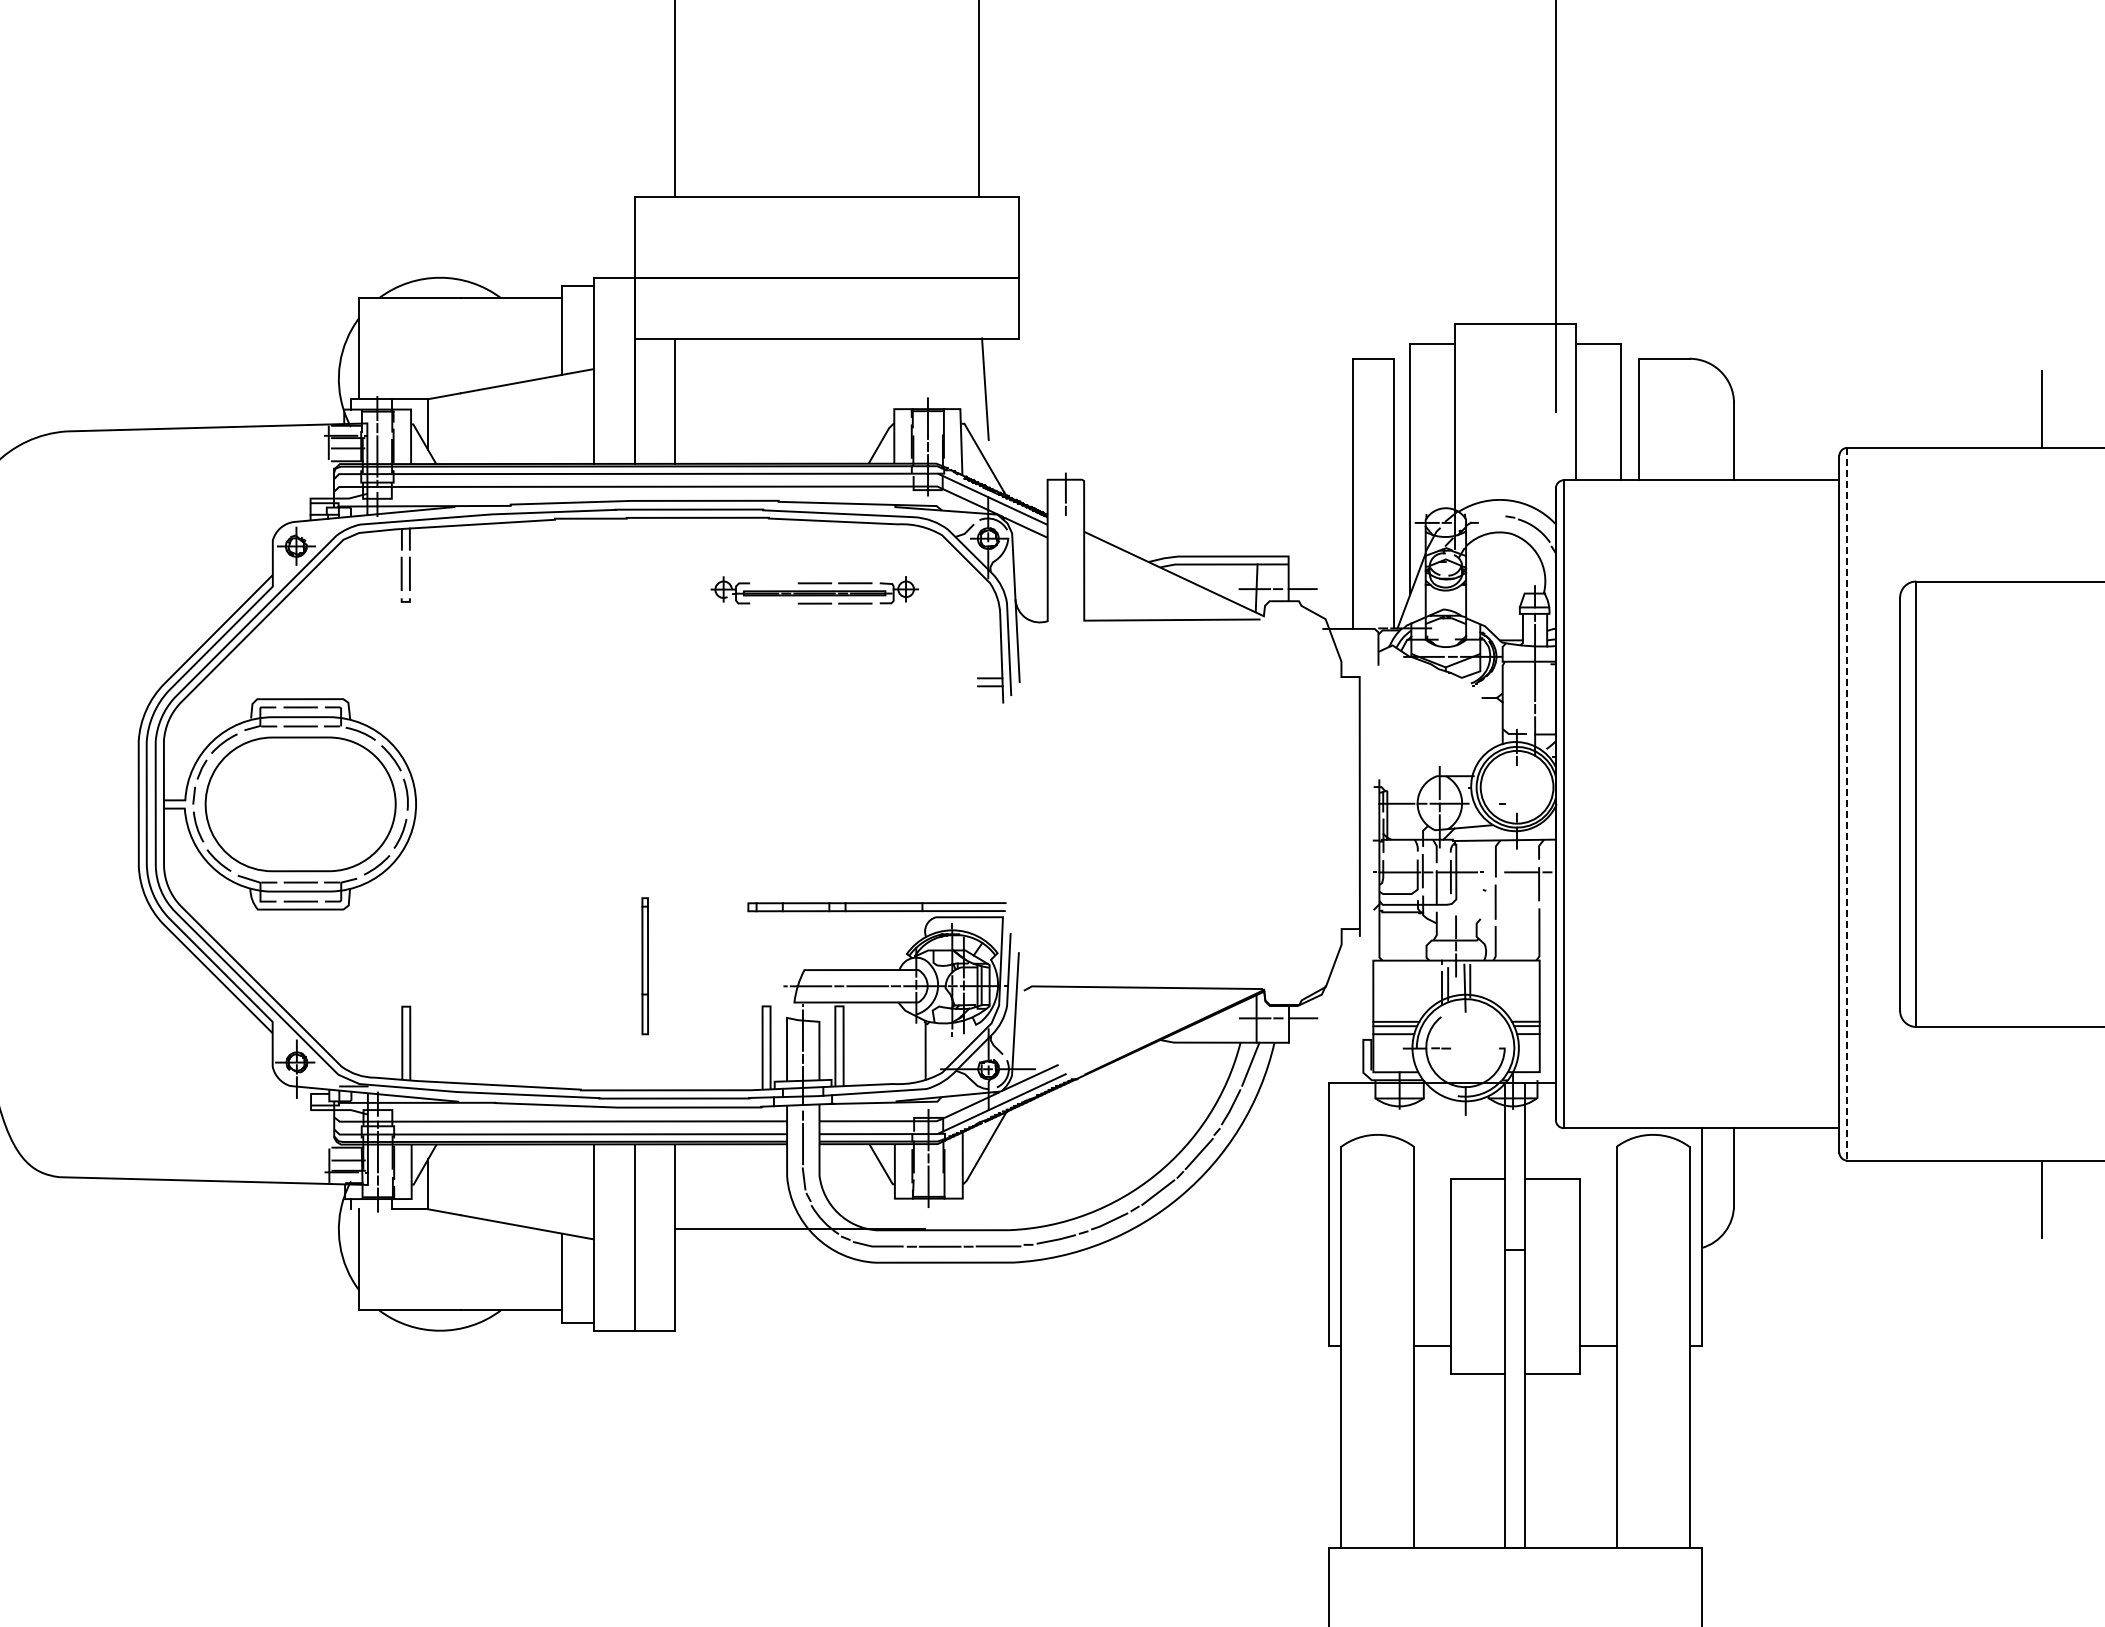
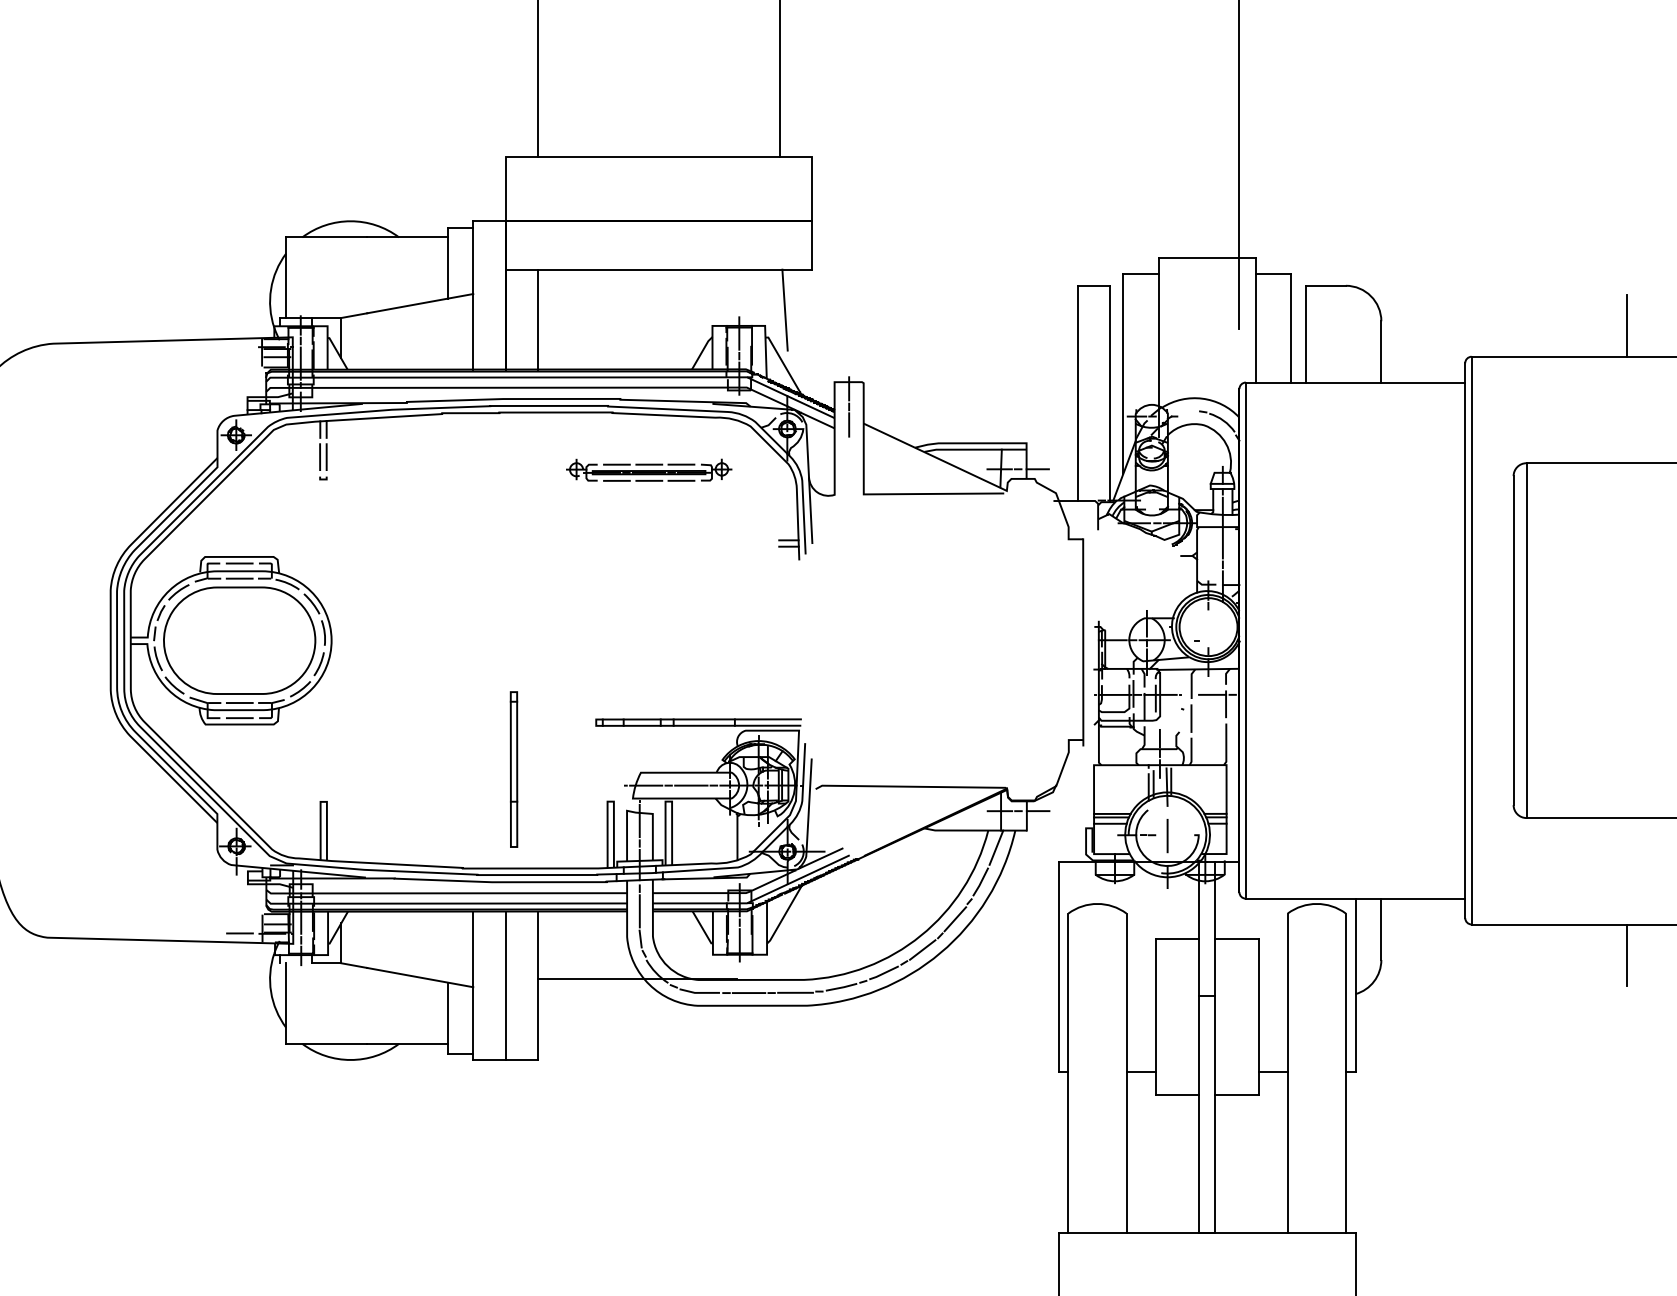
line: (1065, 533) -> (848, 424), added
line: (774, 583) -> (617, 464), added
line: (774, 603) -> (617, 480), added
line: (1847, 804) -> (1471, 640), dashed -> solid
part: (645, 966) -> (514, 769), size x1.43
line: (1465, 1049) -> (1167, 835), added
line: (300, 1171) -> (239, 933), added

